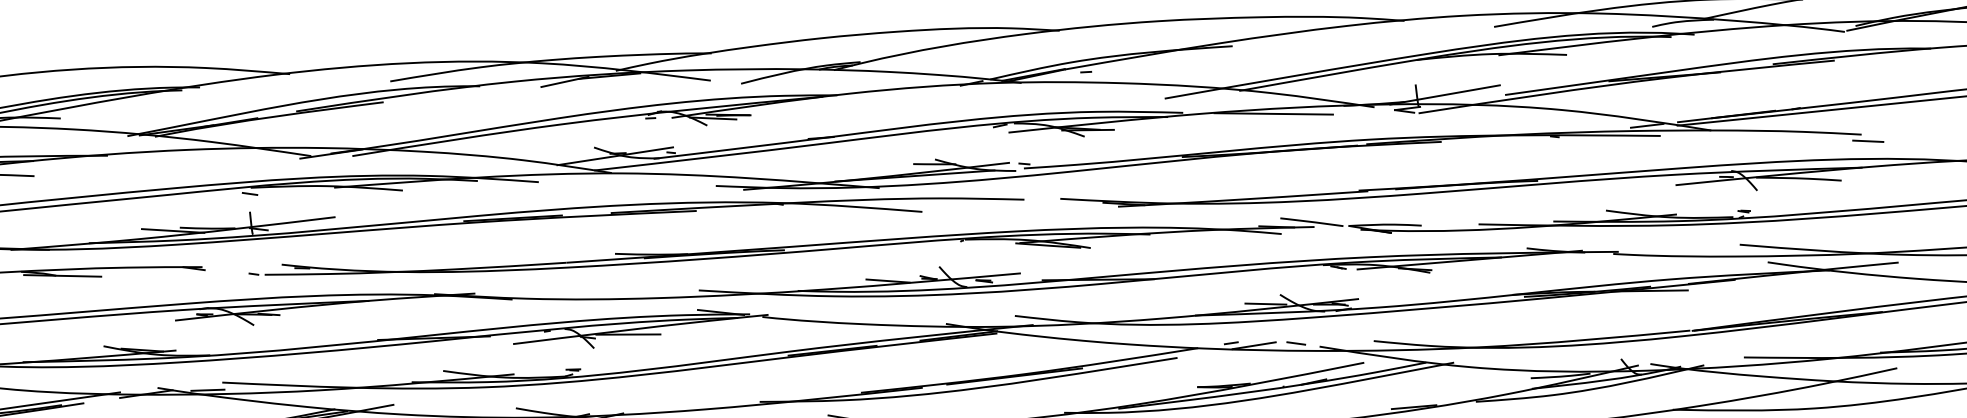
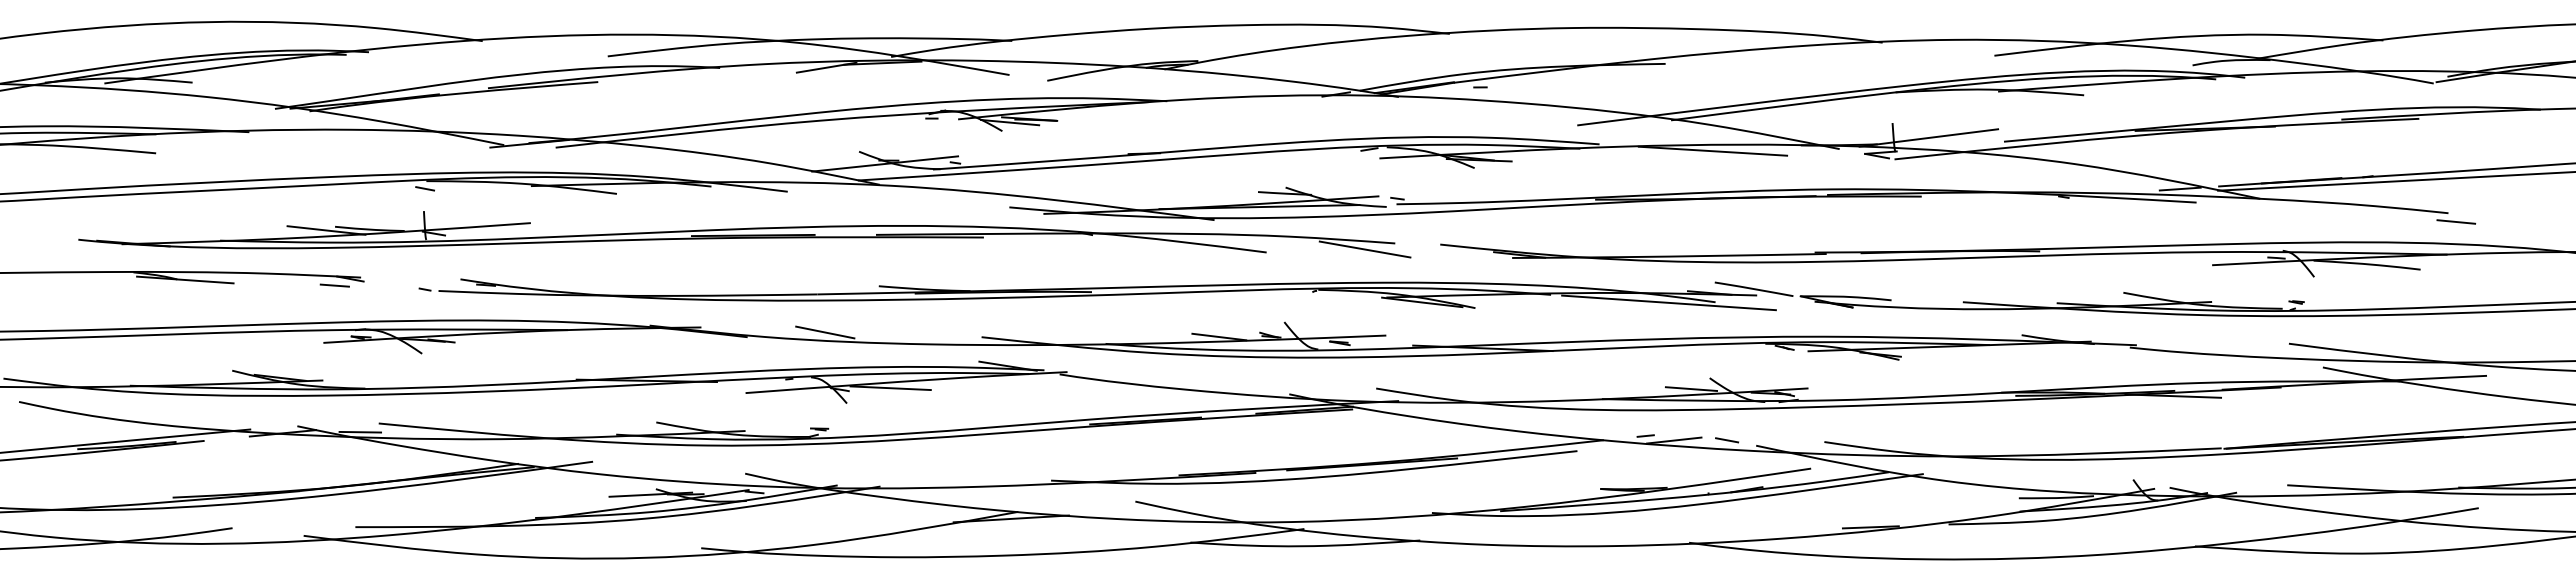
line: (1000, 205) -> (1364, 249), added
line: (1244, 236) -> (1668, 302), added
line: (181, 274) -> (334, 285), added
line: (574, 292) -> (825, 332), added

